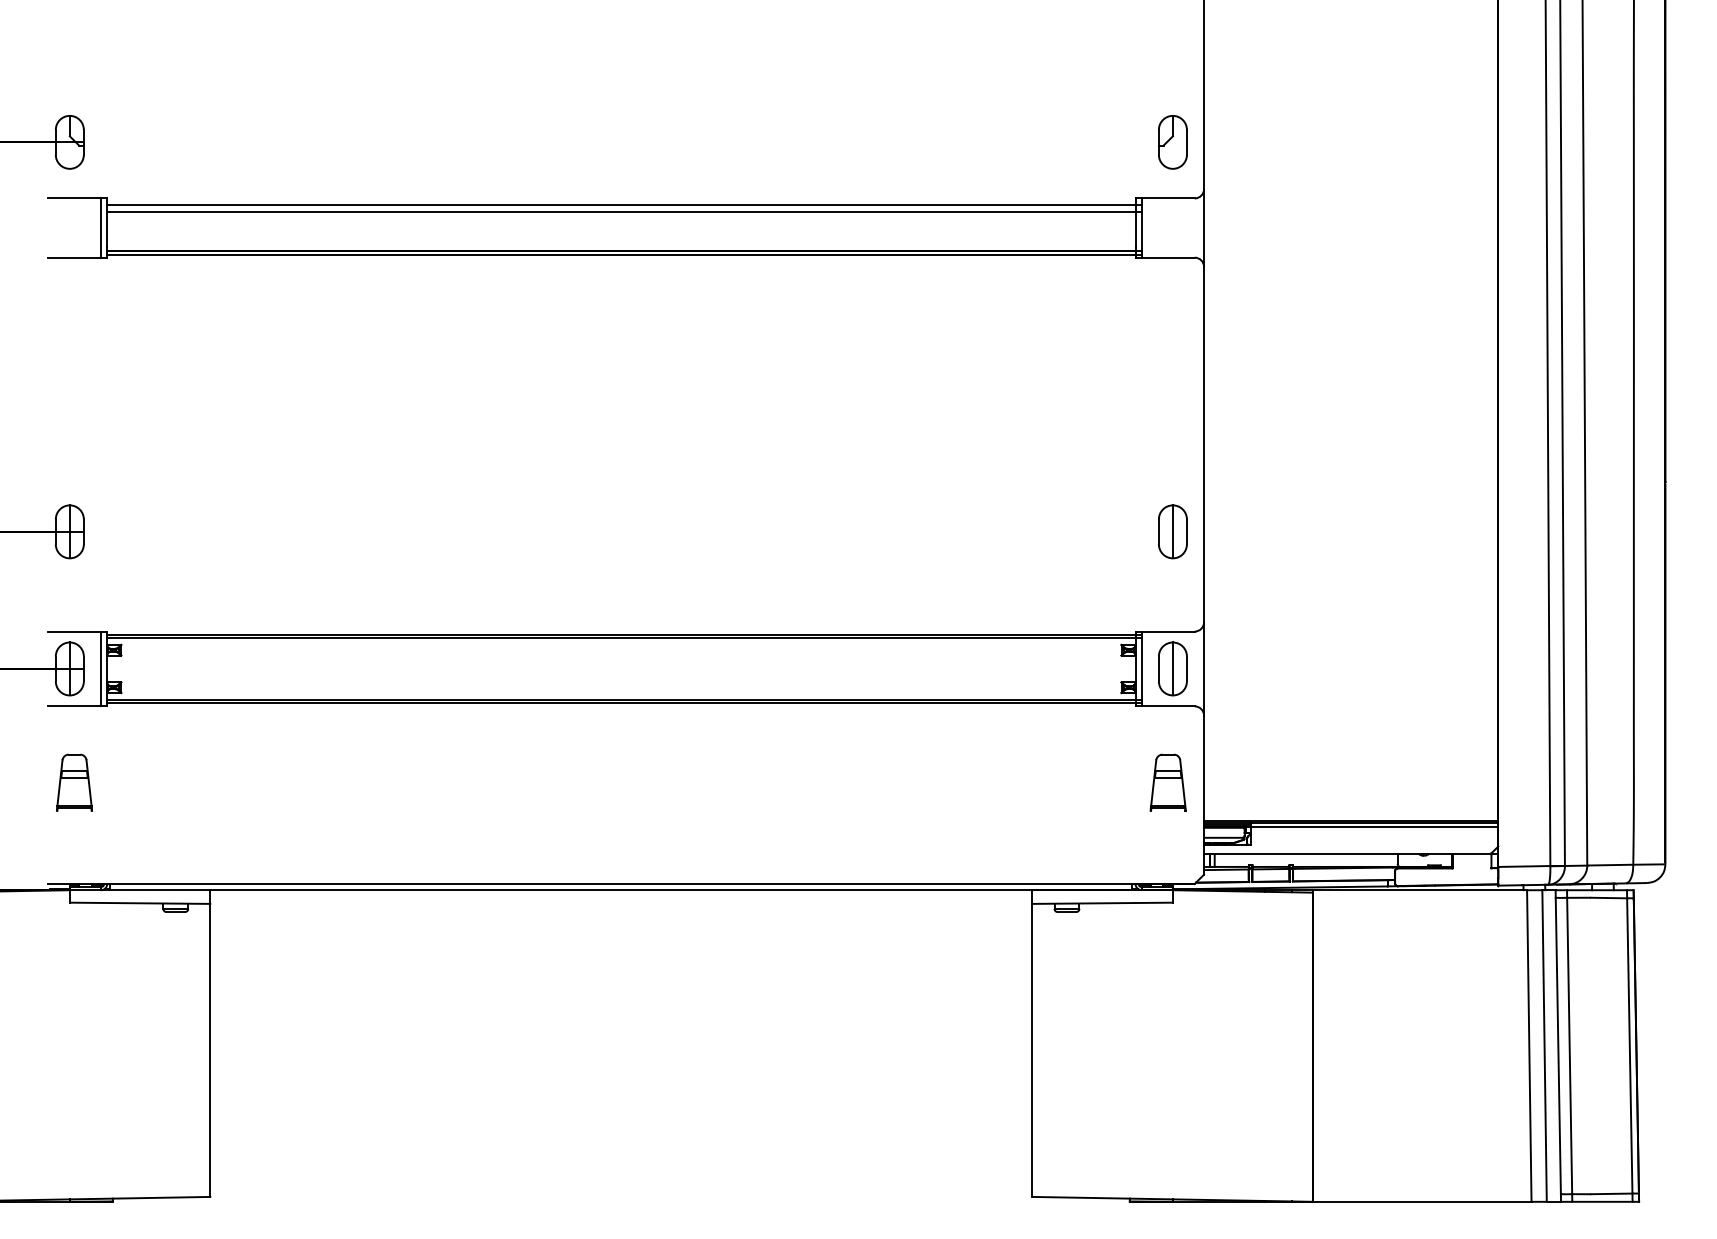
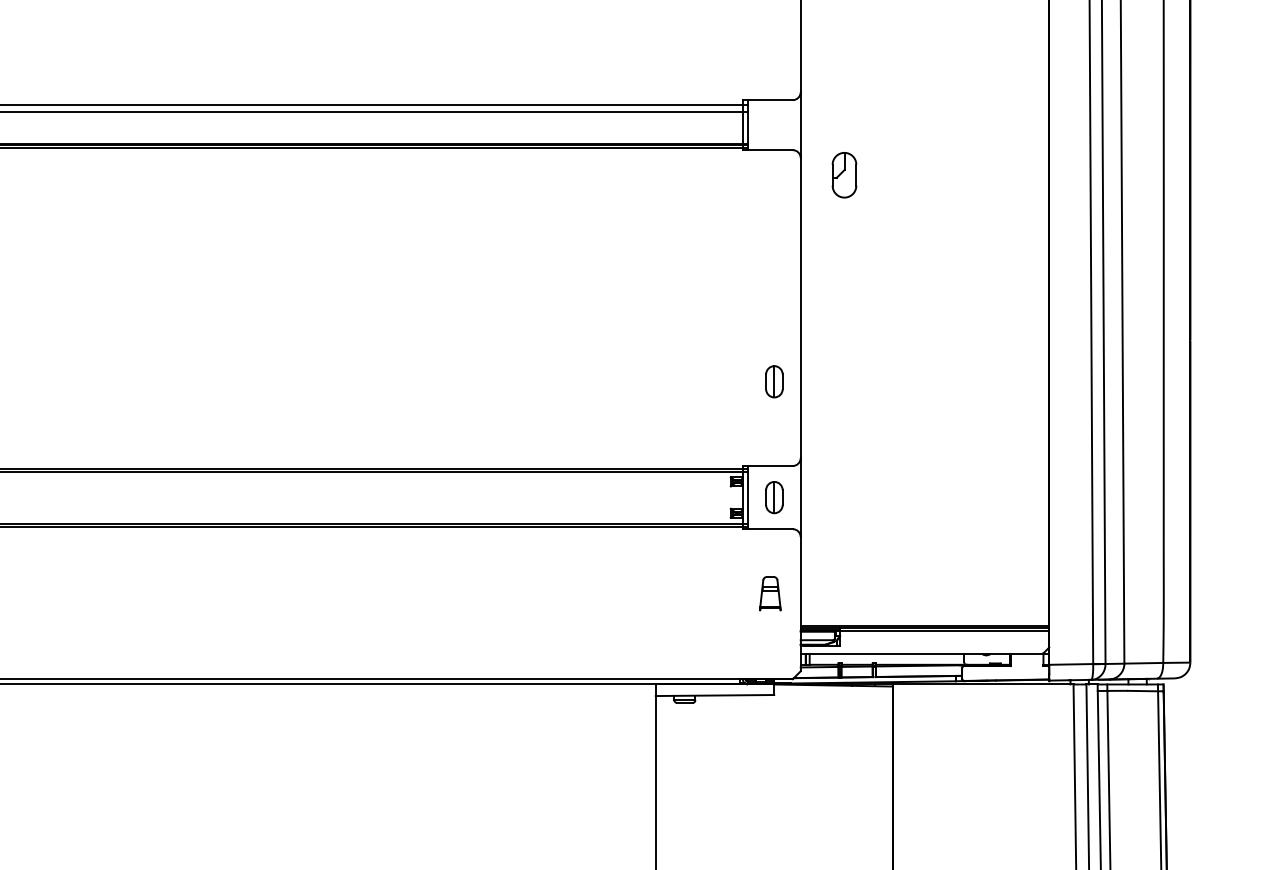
part: (1172, 142) -> (844, 175), moved
part: (1172, 531) -> (774, 381), size x0.7
part: (1172, 668) -> (774, 497), size x0.7
part: (1167, 782) -> (769, 593), size x0.7

